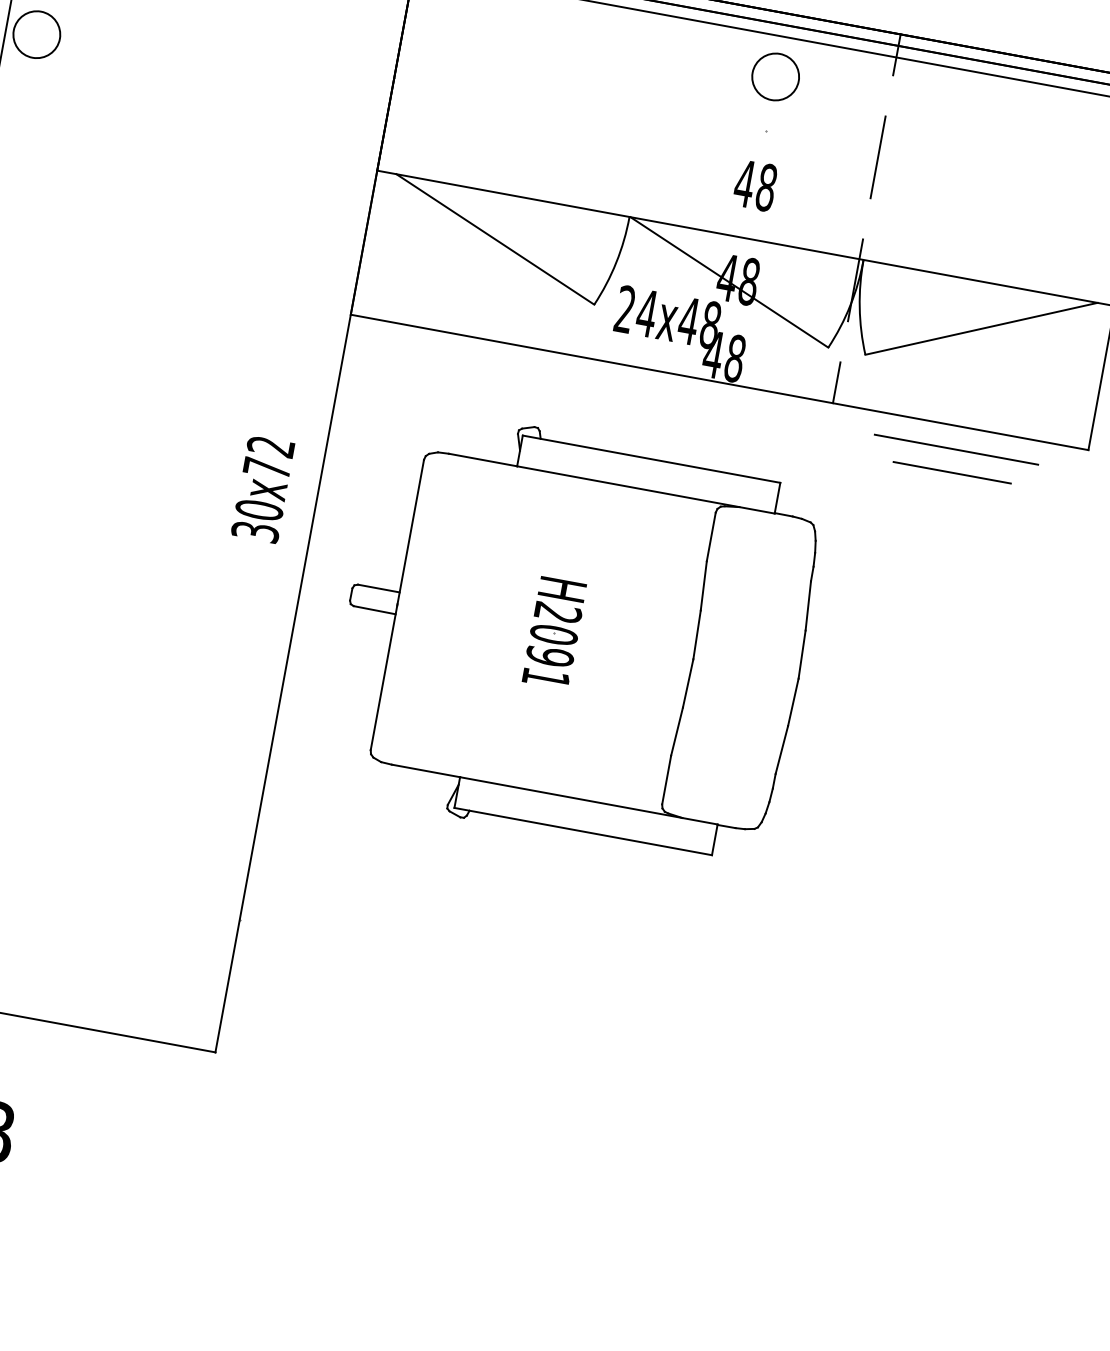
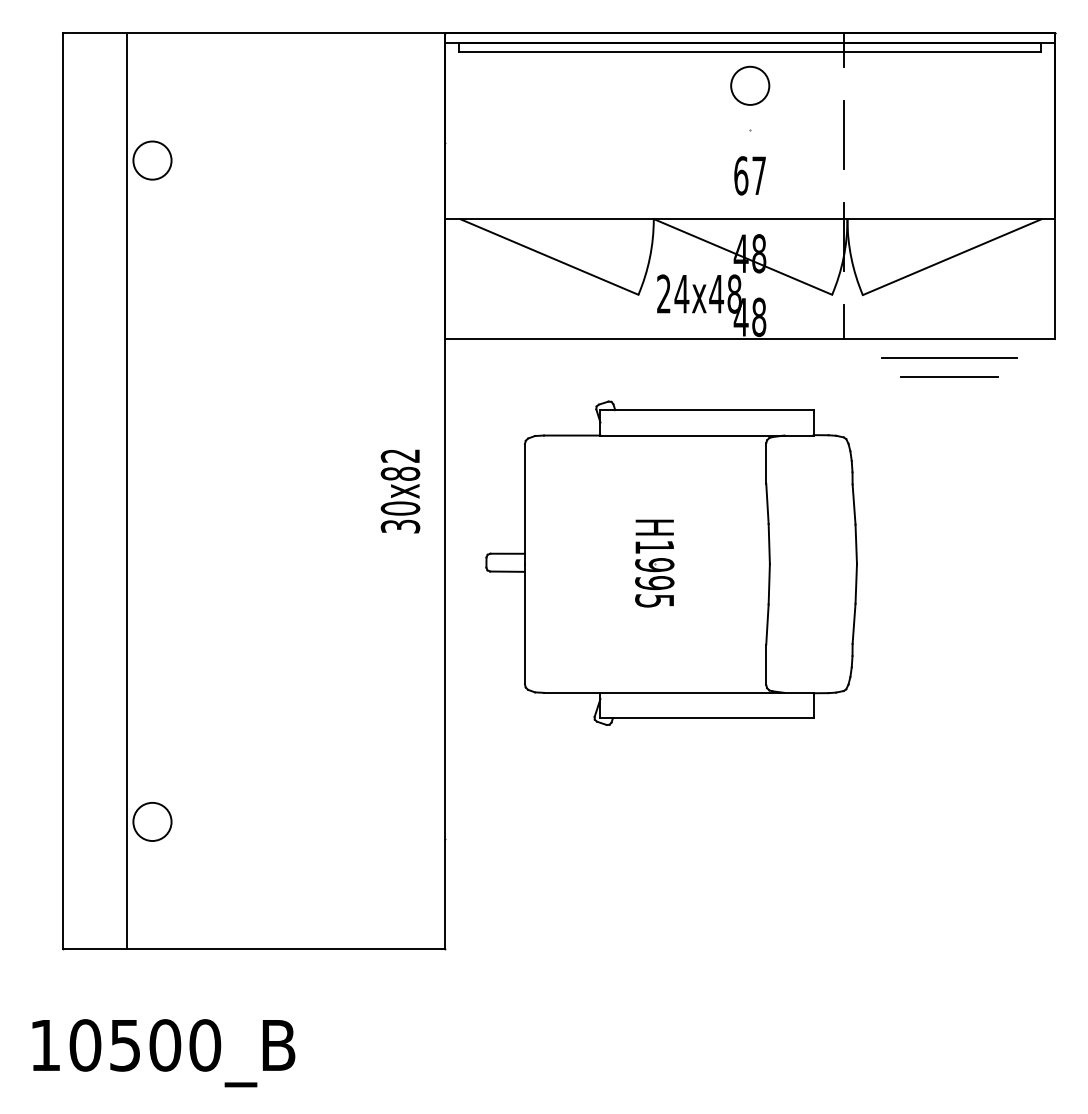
text: (754, 185) -> (749, 175), 48 -> 67
text: (267, 467) -> (400, 473), 30x72 -> 30x82
text: (551, 644) -> (654, 573), H2091 -> H1995

